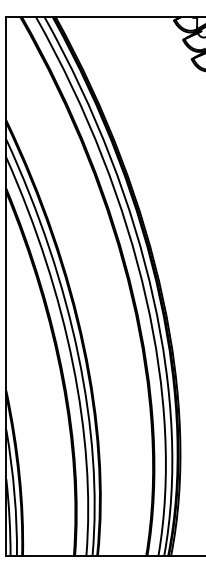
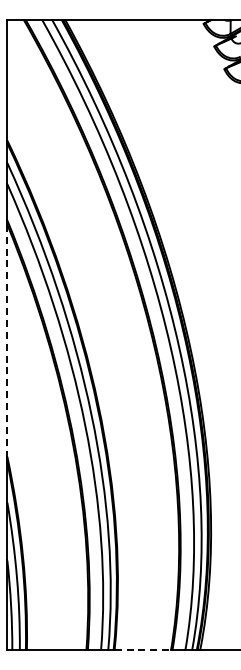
line: (6, 292) -> (7, 341), solid -> dashed
line: (122, 555) -> (143, 649), solid -> dashed

